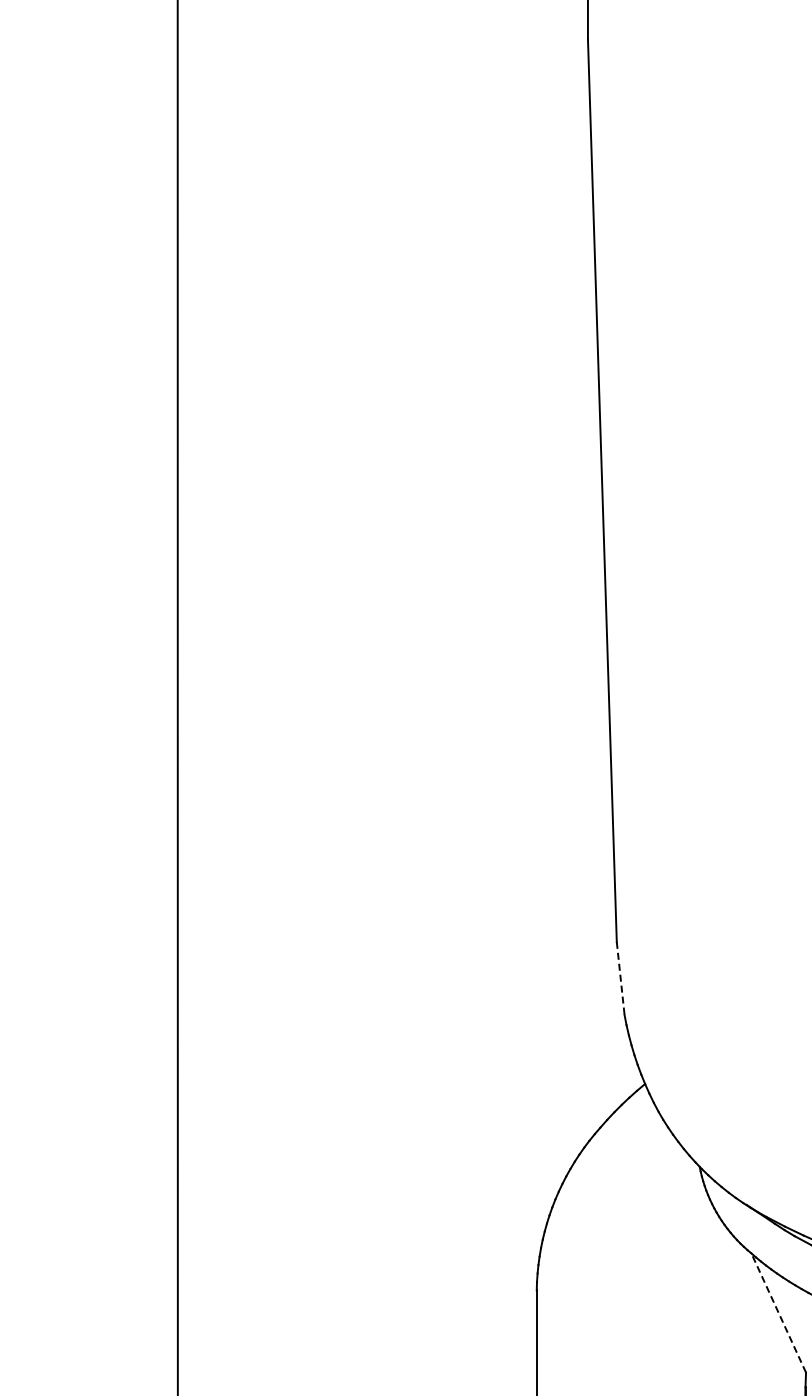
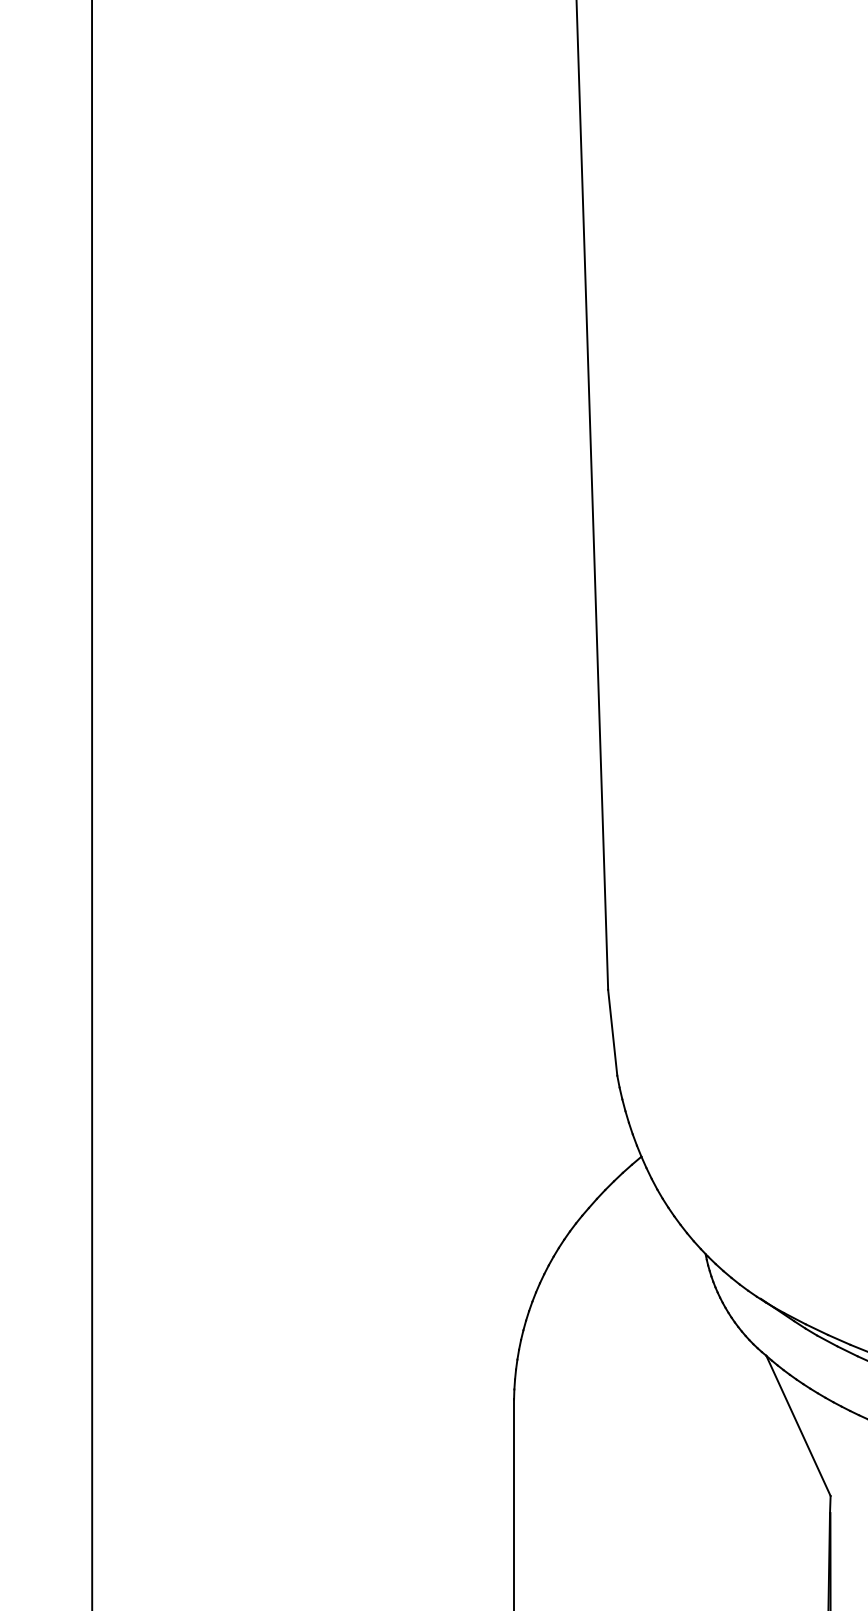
line: (620, 978) -> (612, 1032), dashed -> solid
line: (778, 1313) -> (798, 1426), dashed -> solid

